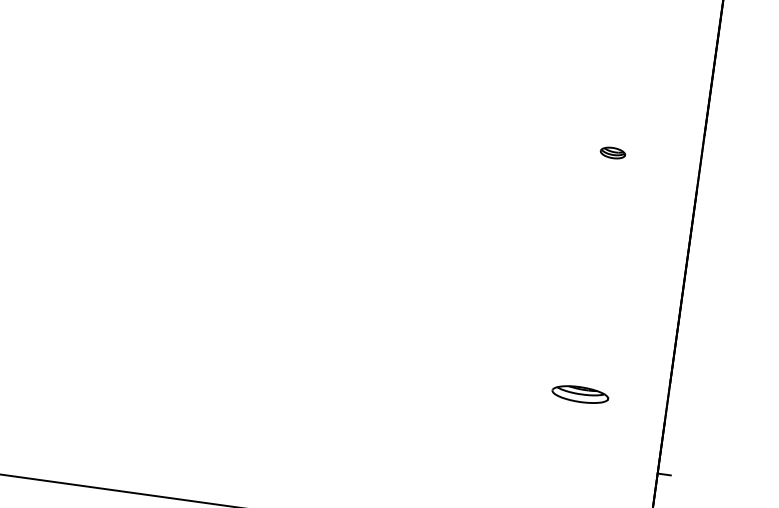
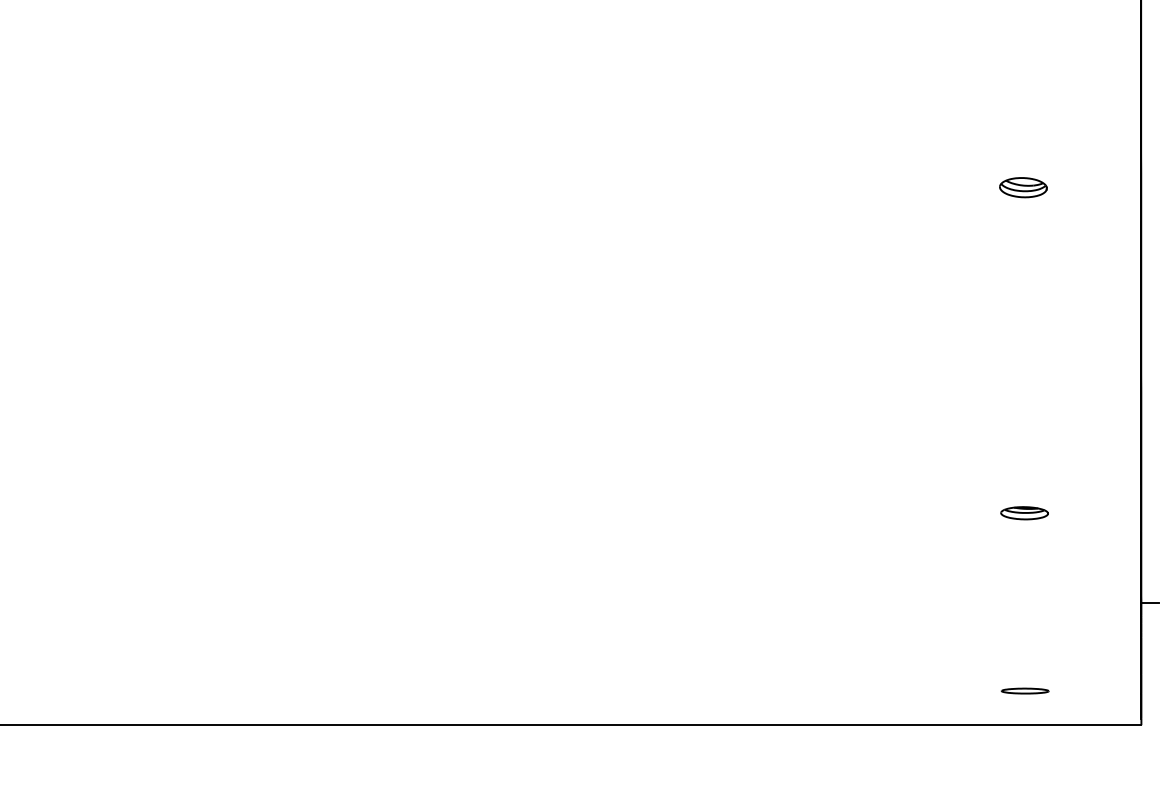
part: (613, 152) -> (1023, 187), size x1.43
part: (580, 394) -> (1024, 513), size x0.62

